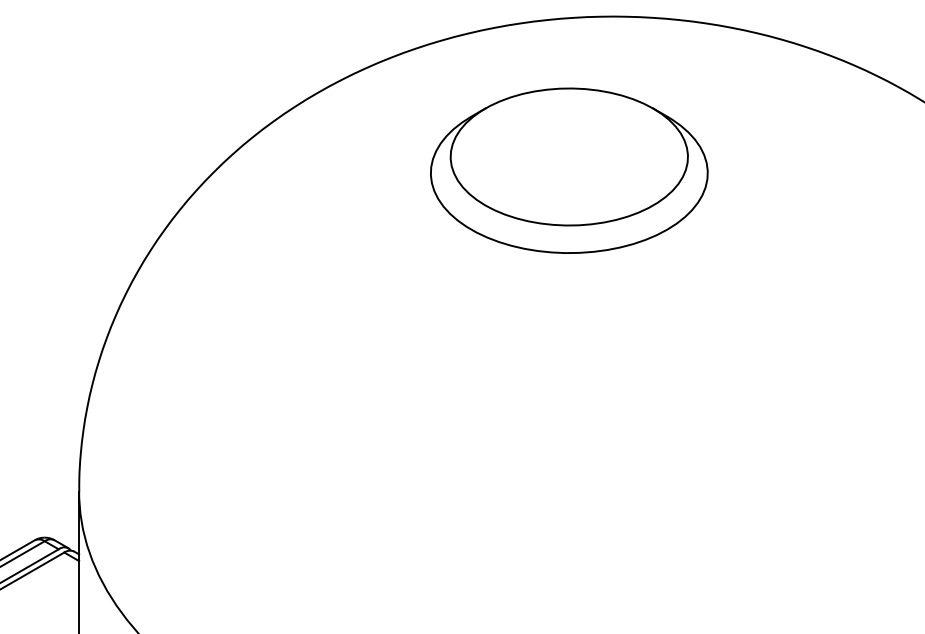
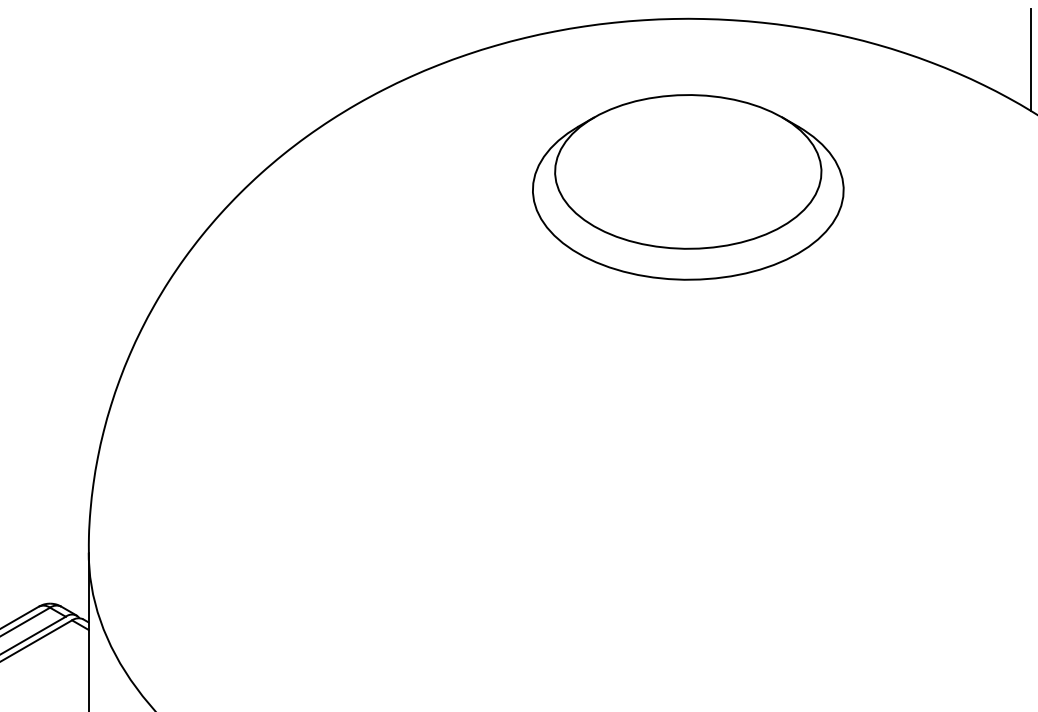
line: (918, 52) -> (1030, 59), added
part: (569, 170) -> (688, 187), moved

